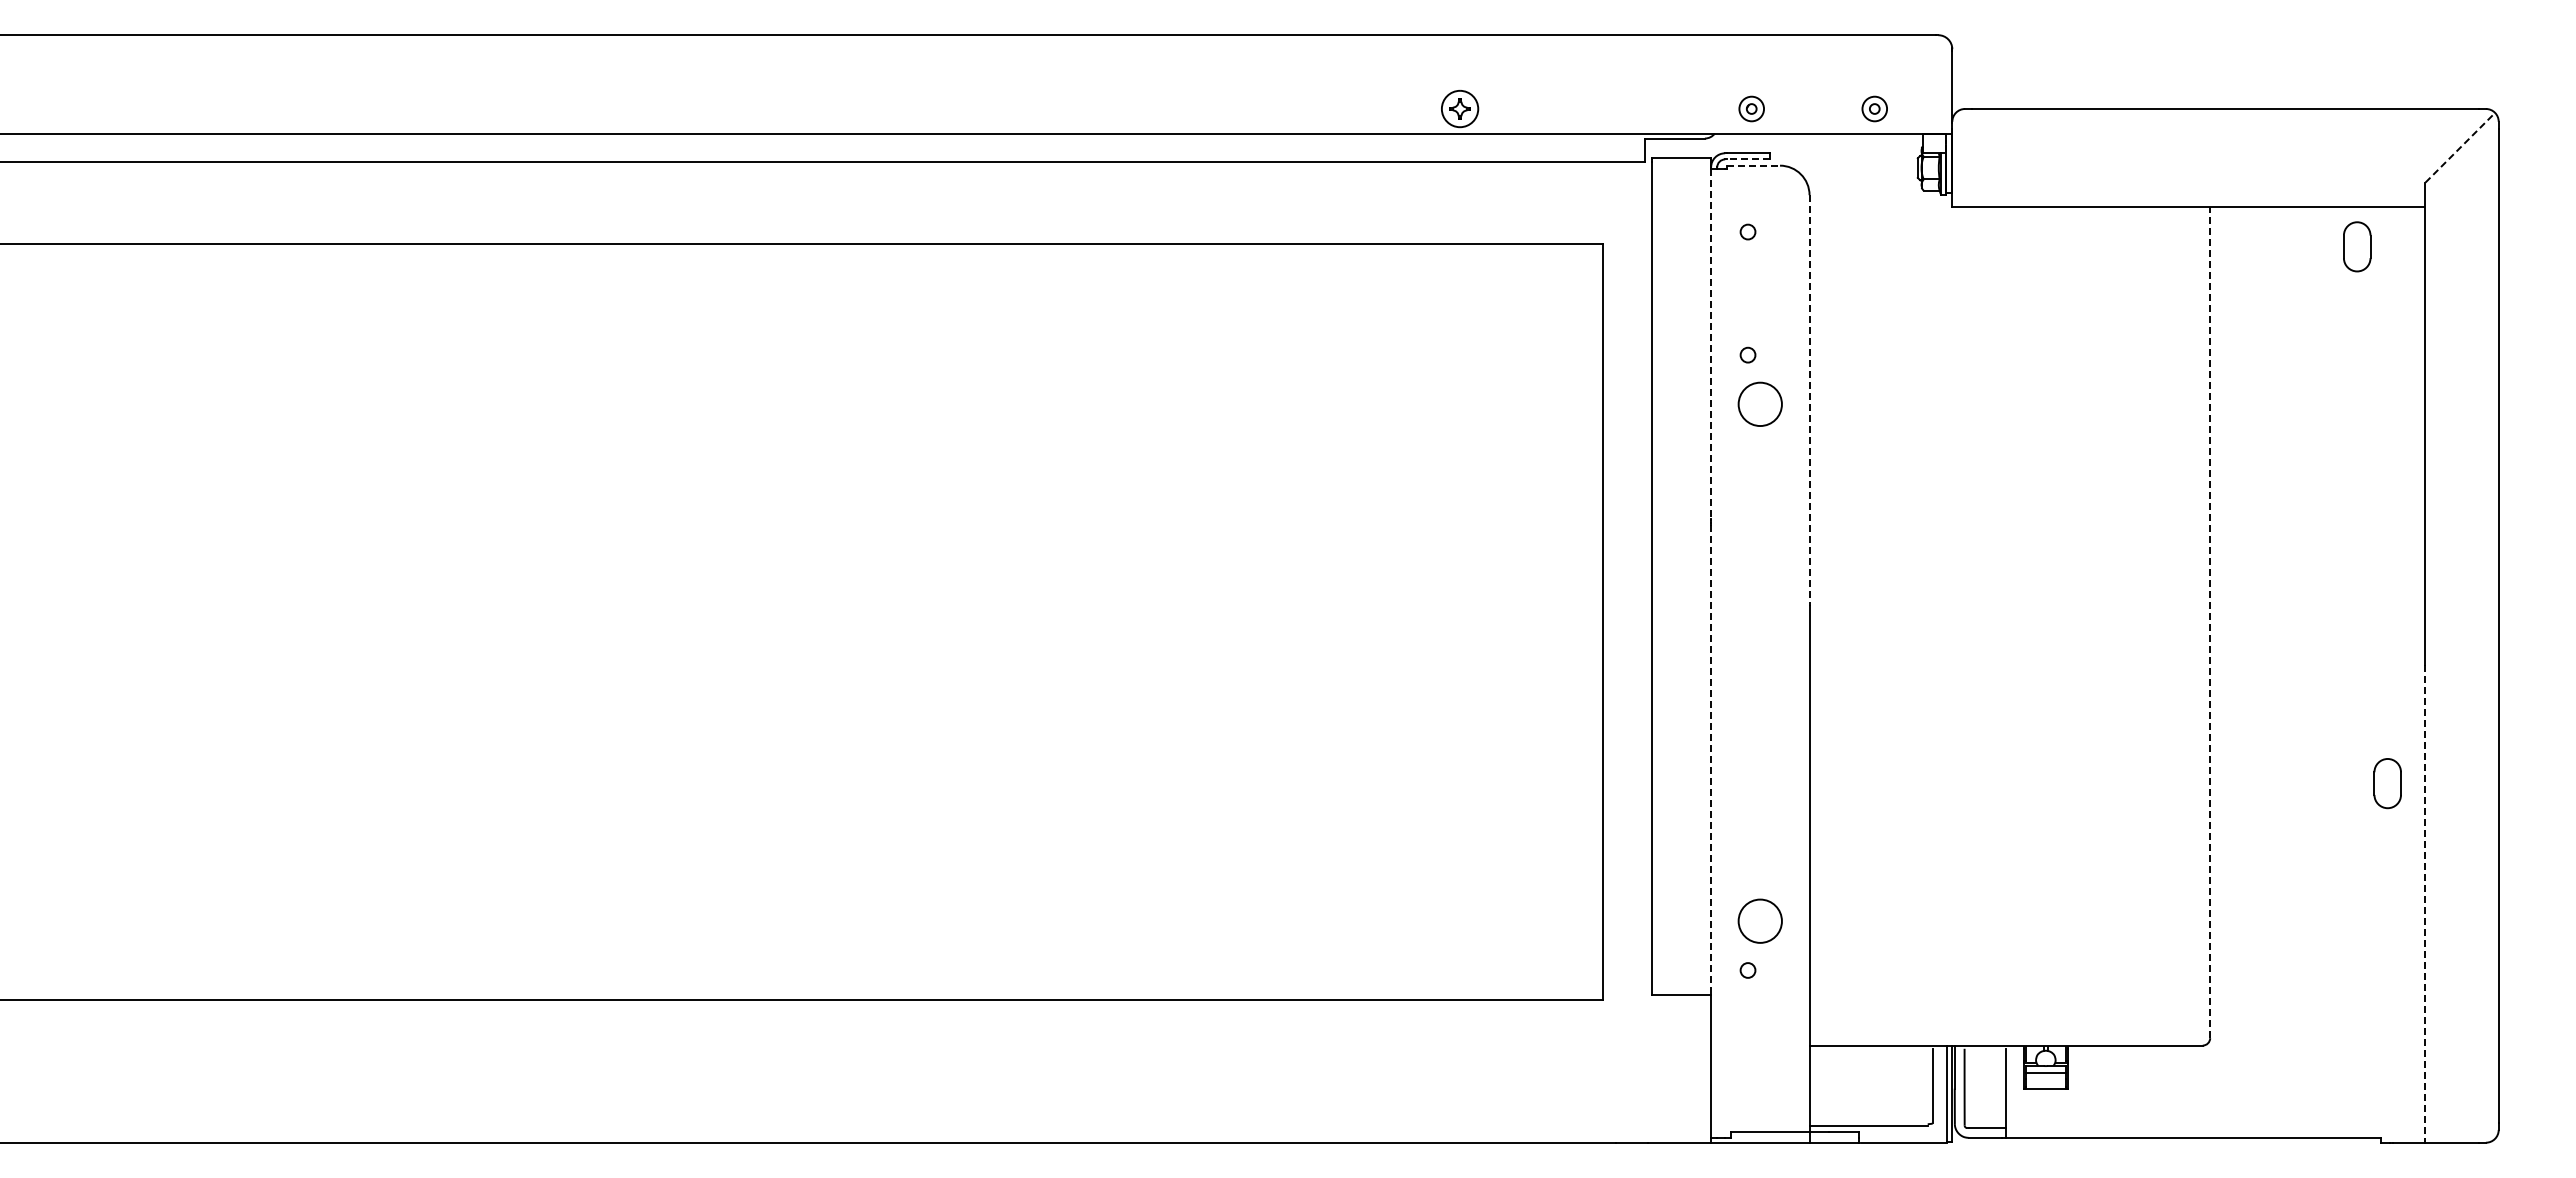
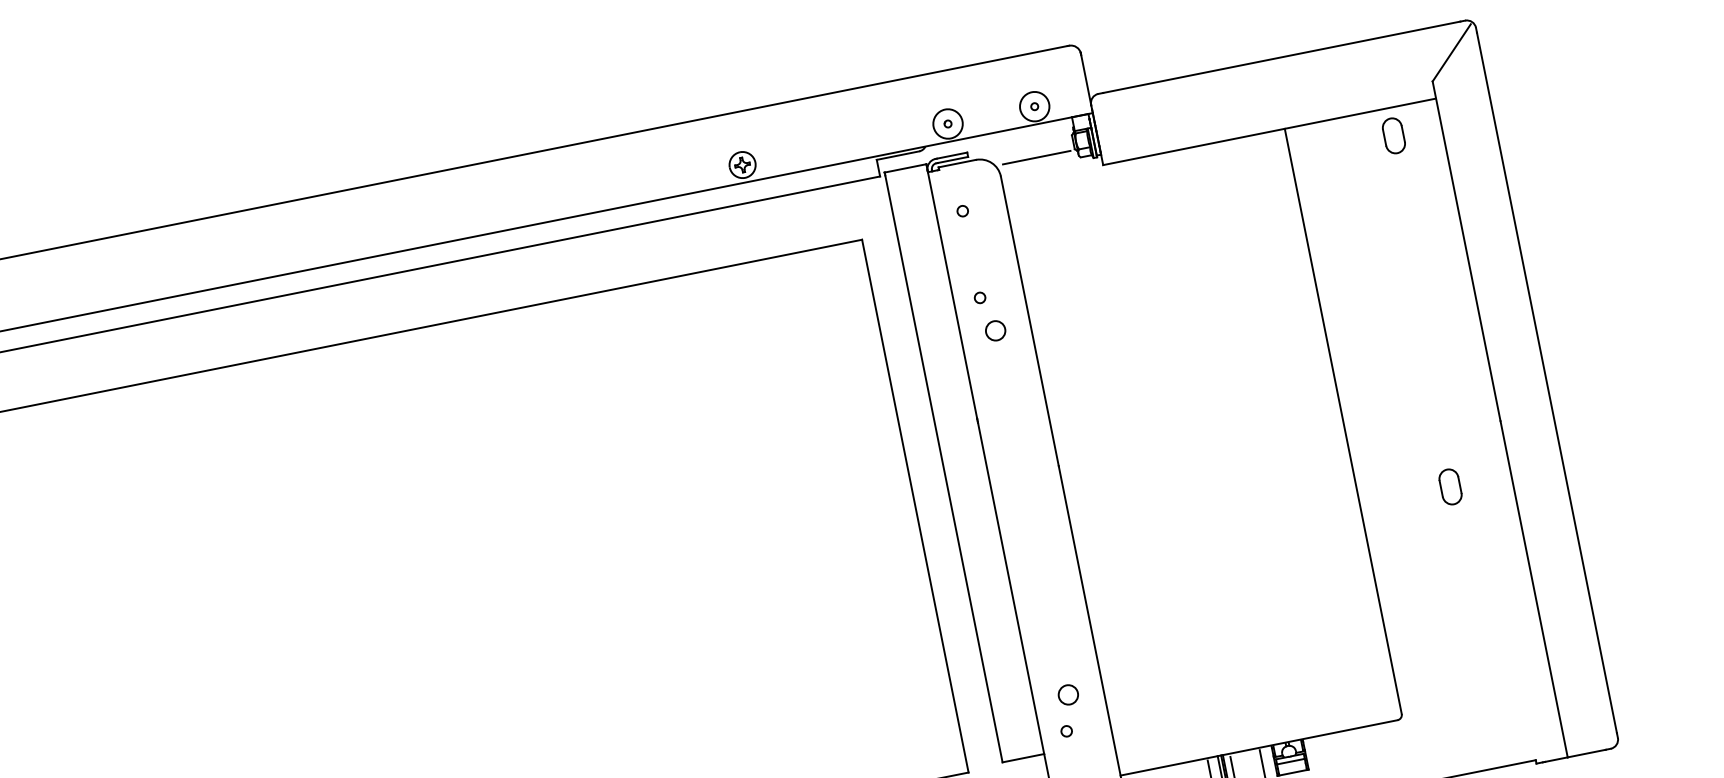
circle: (1751, 108) -> (947, 123), size x1.67
circle: (1874, 108) -> (1034, 106), size x1.67
line: (2458, 149) -> (1451, 53), dashed -> solid
line: (1748, 159) -> (952, 160), dashed -> solid
line: (1754, 165) -> (957, 163), dashed -> solid
line: (1863, 179) -> (1036, 157), added
line: (1711, 344) -> (952, 295), dashed -> solid
line: (1809, 400) -> (1029, 321), dashed -> solid
circle: (1759, 403) -> (994, 330), size x0.62
line: (2210, 622) -> (1343, 421), dashed -> solid
line: (1711, 760) -> (1011, 588), dashed -> solid
part: (2387, 783) -> (1450, 486), moved
line: (2424, 904) -> (1533, 589), dashed -> solid
circle: (1759, 920) -> (1067, 694), size x0.62

